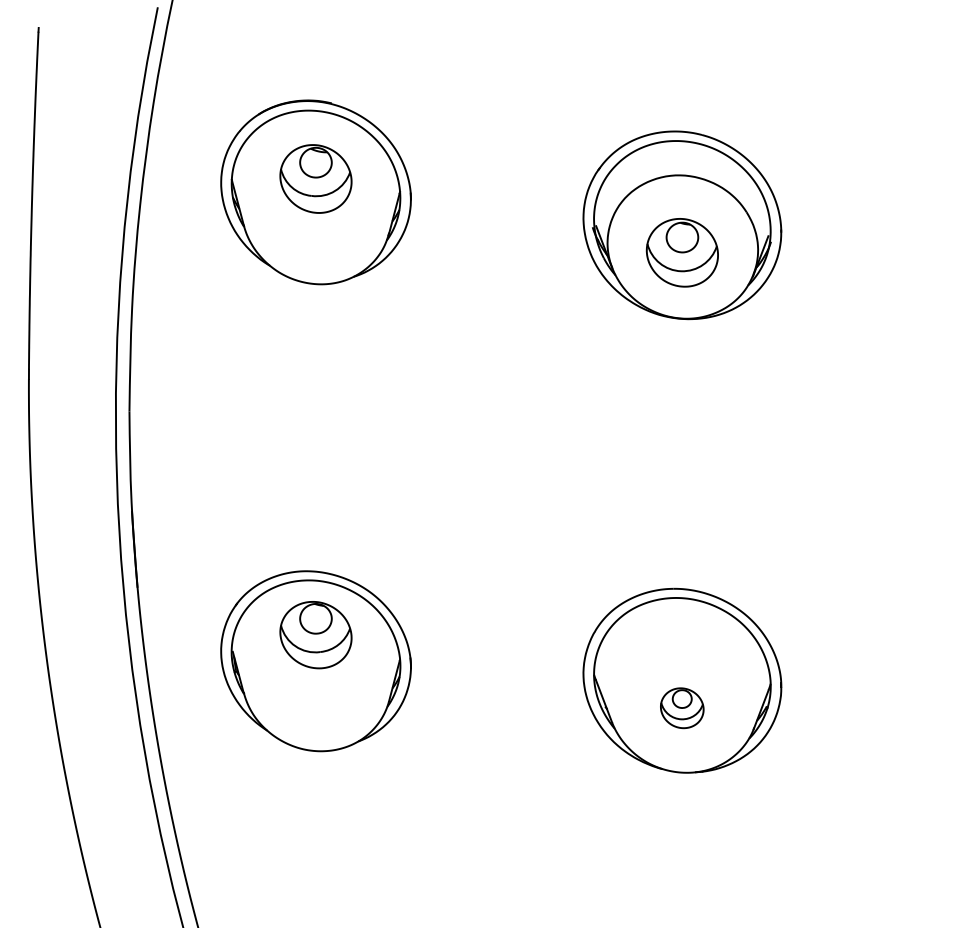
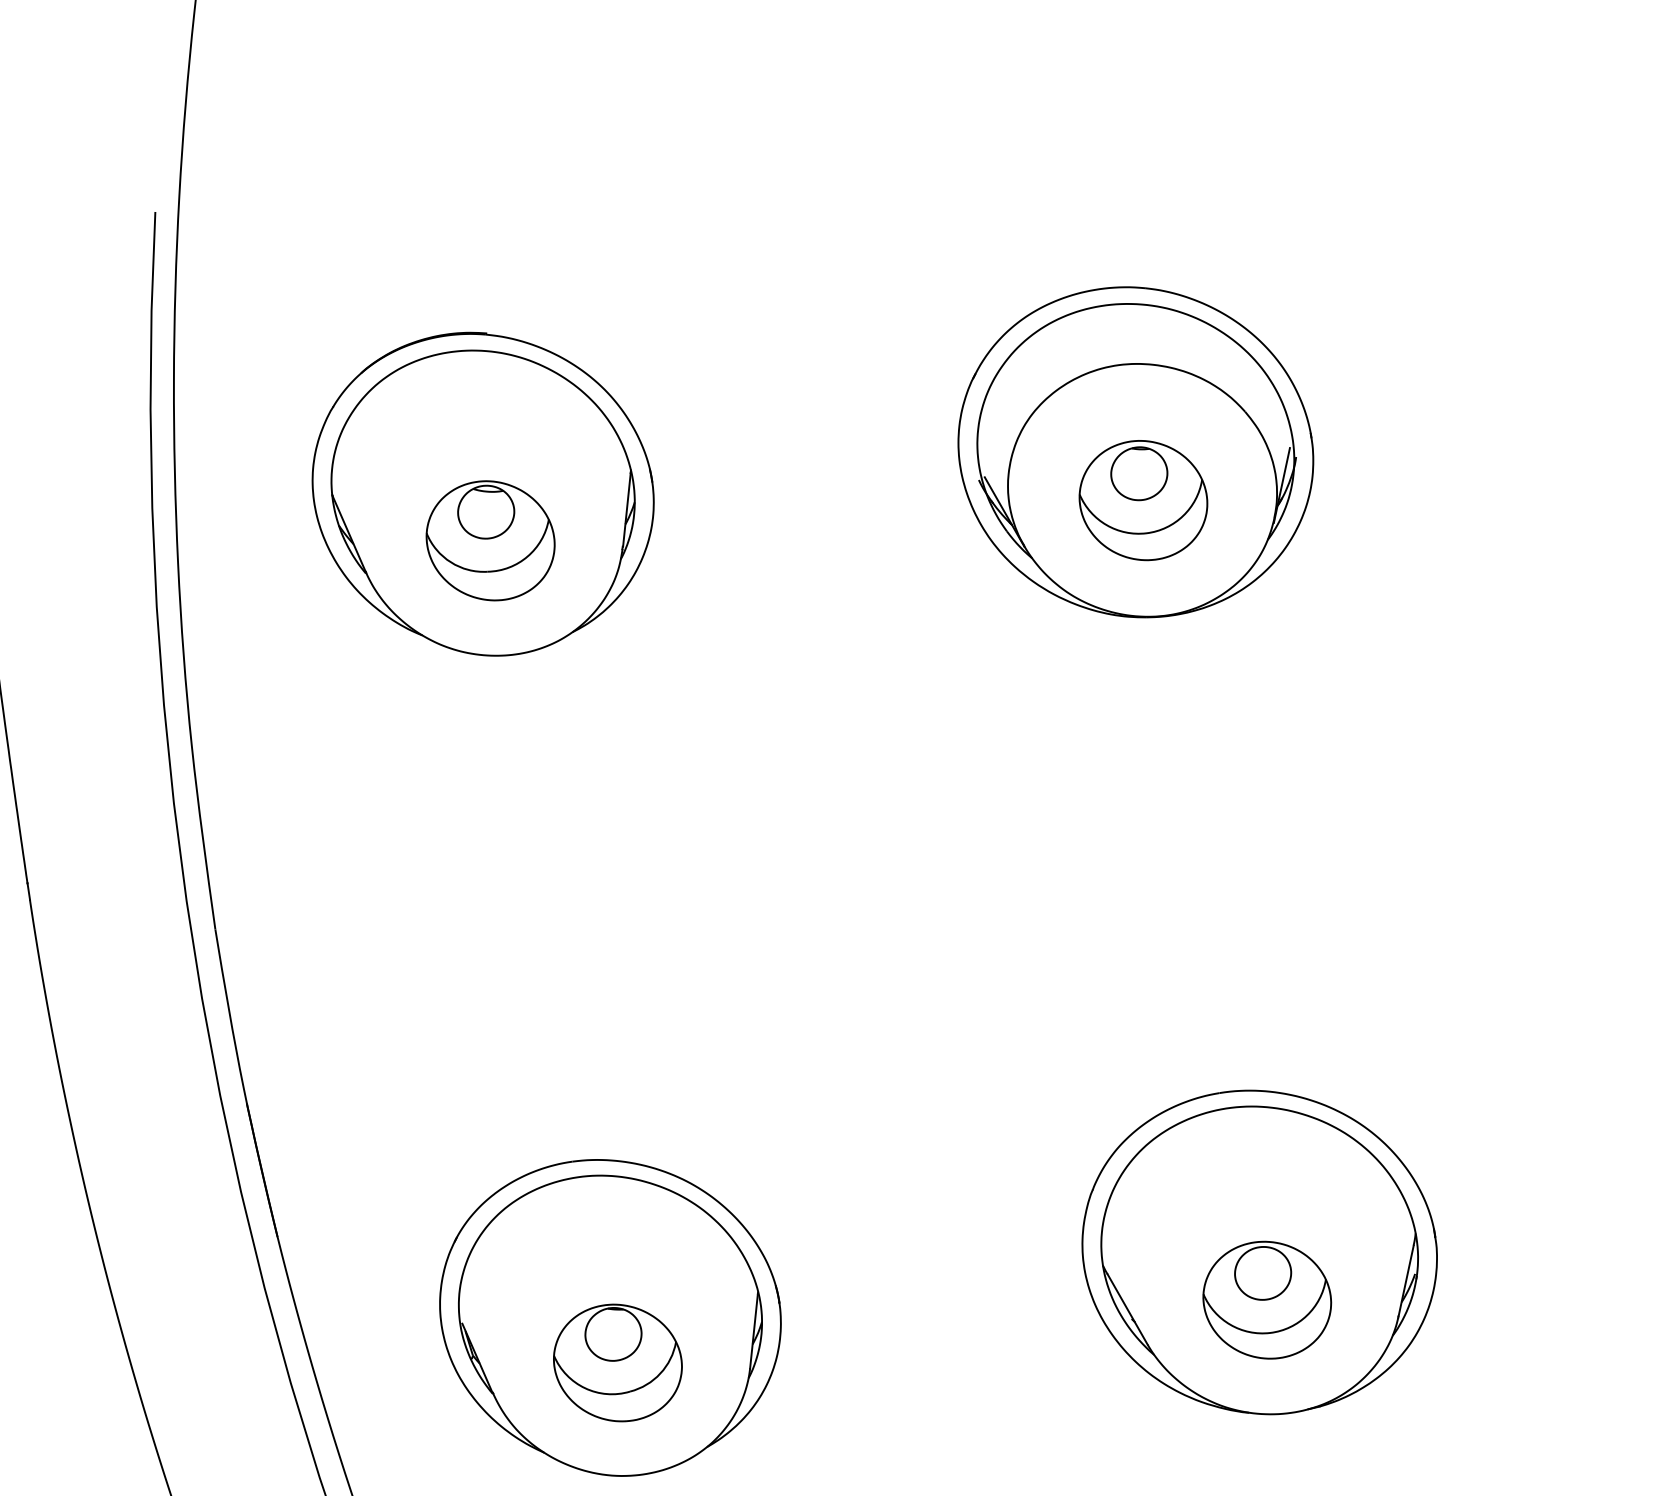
part: (315, 178) -> (489, 540), moved
part: (315, 635) -> (617, 1363), moved
part: (681, 708) -> (1265, 1301), size x1.67

